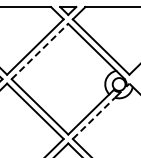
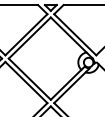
line: (39, 51) -> (29, 38), dashed -> solid
line: (93, 118) -> (69, 87), dashed -> solid

